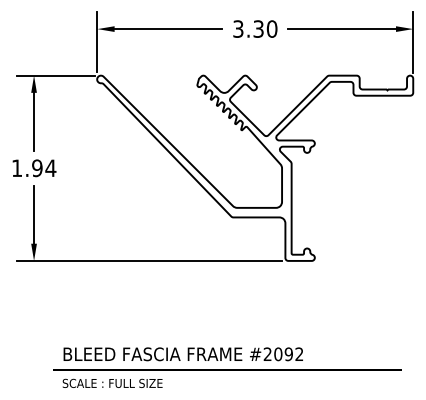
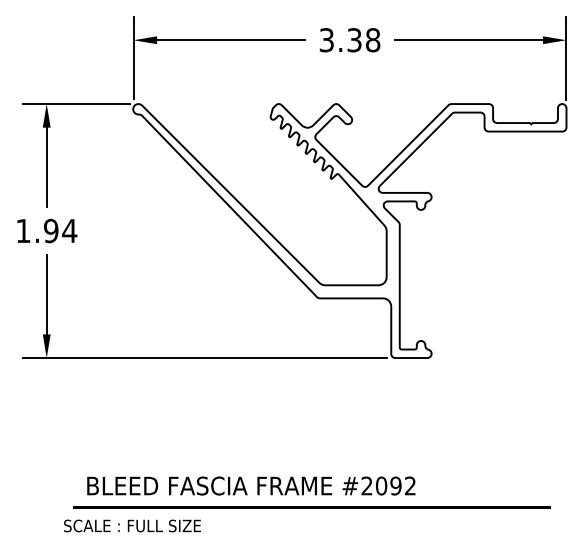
text: (271, 29) -> (372, 40), 3.30 -> 3.38
text: (112, 383) -> (132, 525), moved

